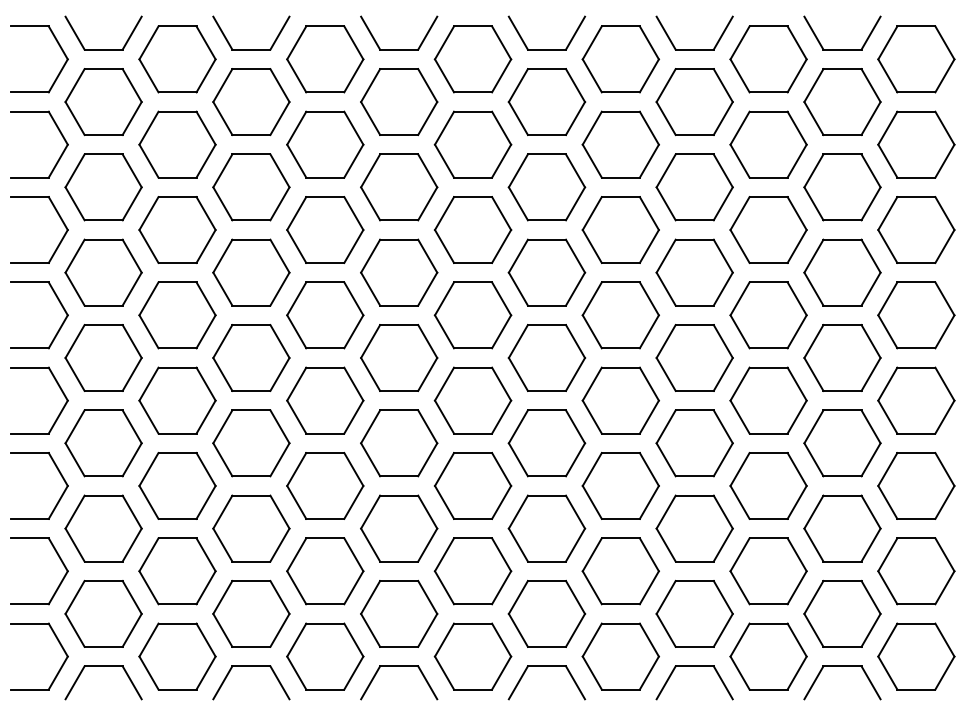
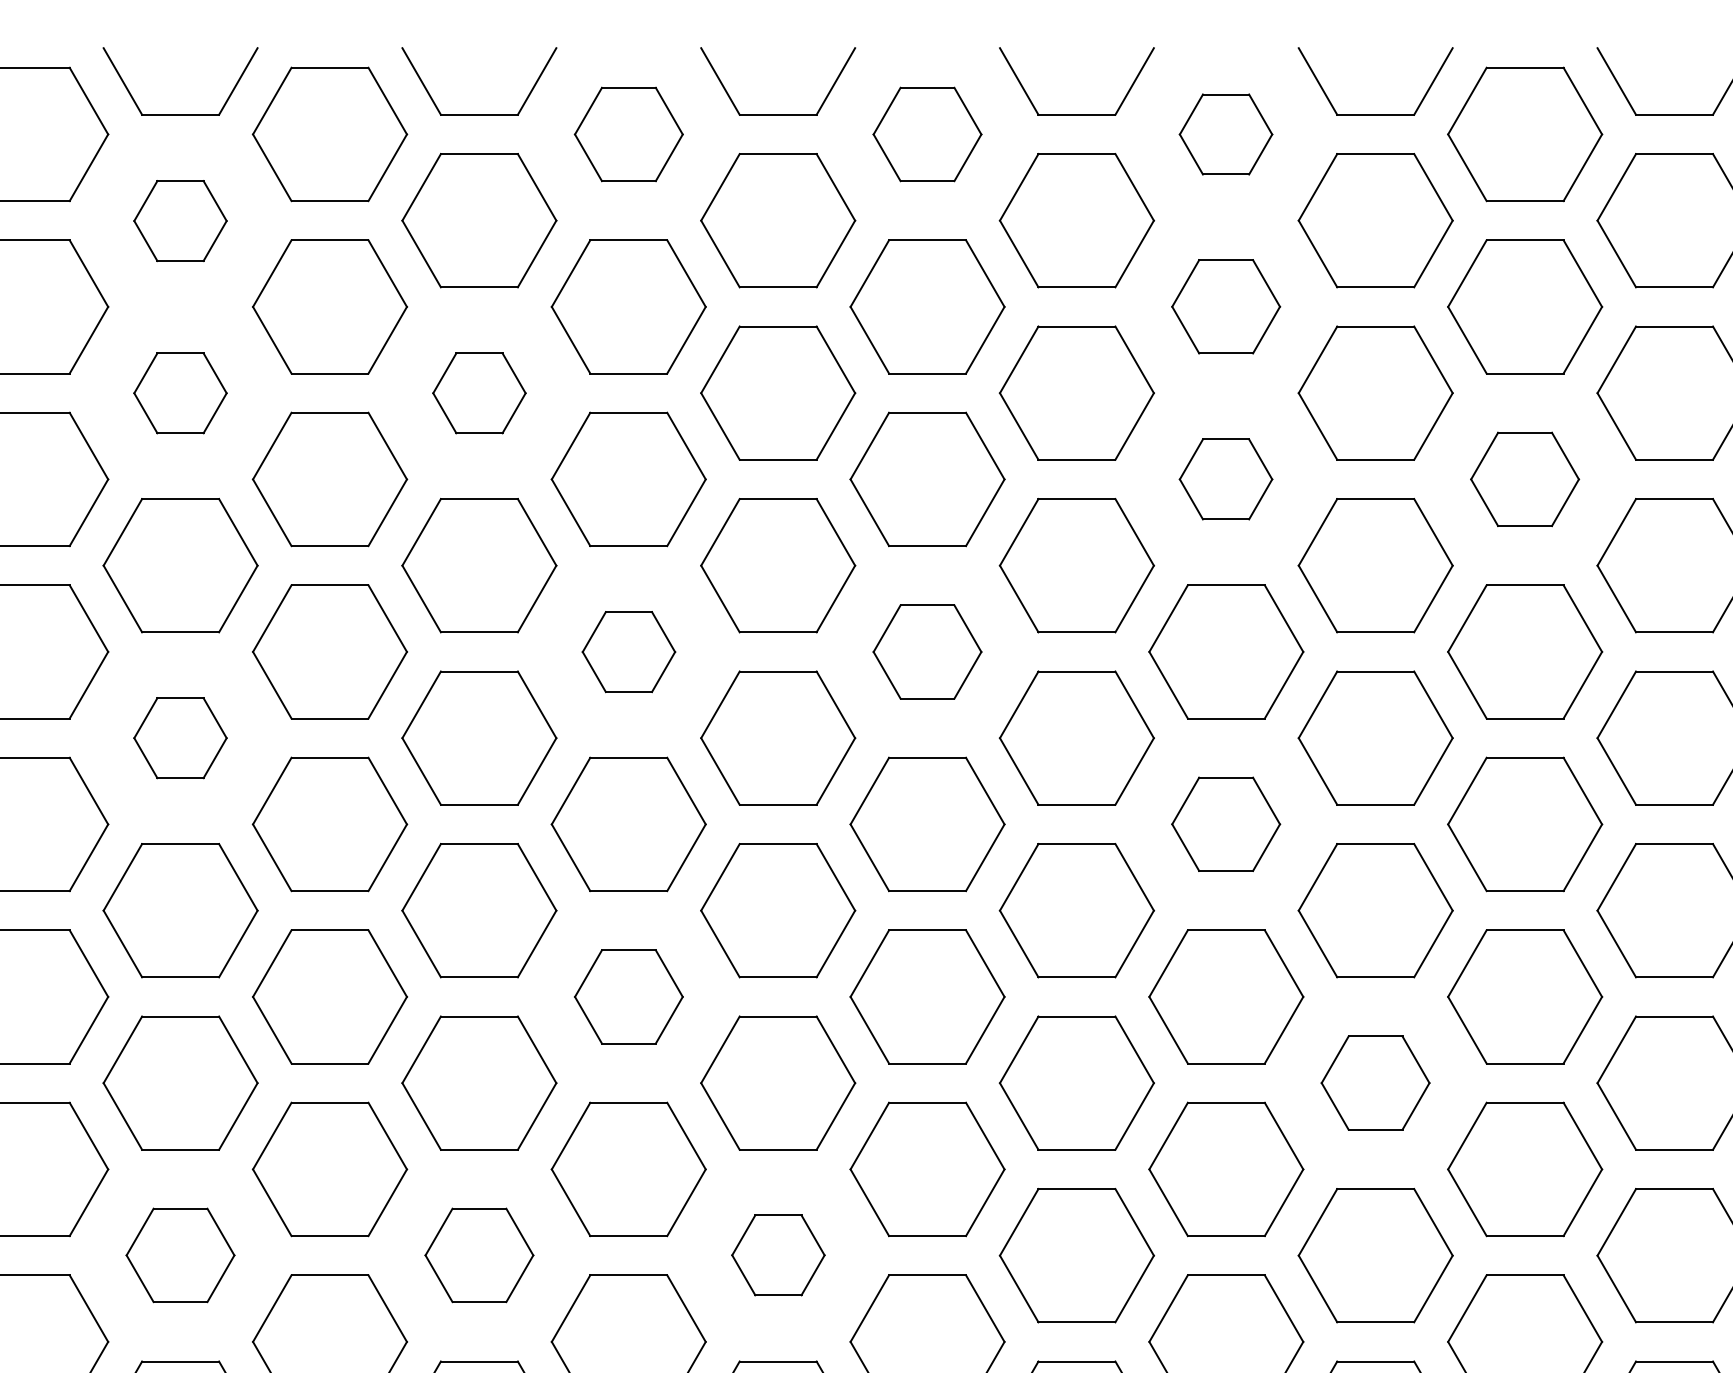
part: (325, 59) -> (629, 134), size x0.7
part: (472, 59) -> (926, 134), size x0.7
part: (620, 59) -> (1225, 134), size x0.6
part: (103, 102) -> (180, 221), size x0.6
part: (620, 144) -> (1225, 306), size x0.7
part: (103, 187) -> (180, 393), size x0.6
part: (251, 187) -> (479, 393), size x0.6
part: (620, 229) -> (1225, 478), size x0.6
part: (768, 229) -> (1524, 478), size x0.7
part: (325, 315) -> (629, 652), size x0.6
part: (472, 315) -> (926, 652), size x0.7
part: (103, 357) -> (180, 737), size x0.6
part: (620, 400) -> (1225, 824), size x0.7
part: (325, 485) -> (629, 995), size x0.7
part: (694, 528) -> (1375, 1082), size x0.7
part: (103, 613) -> (180, 1254), size x0.7
part: (251, 613) -> (479, 1254), size x0.7
part: (399, 613) -> (778, 1254), size x0.6

